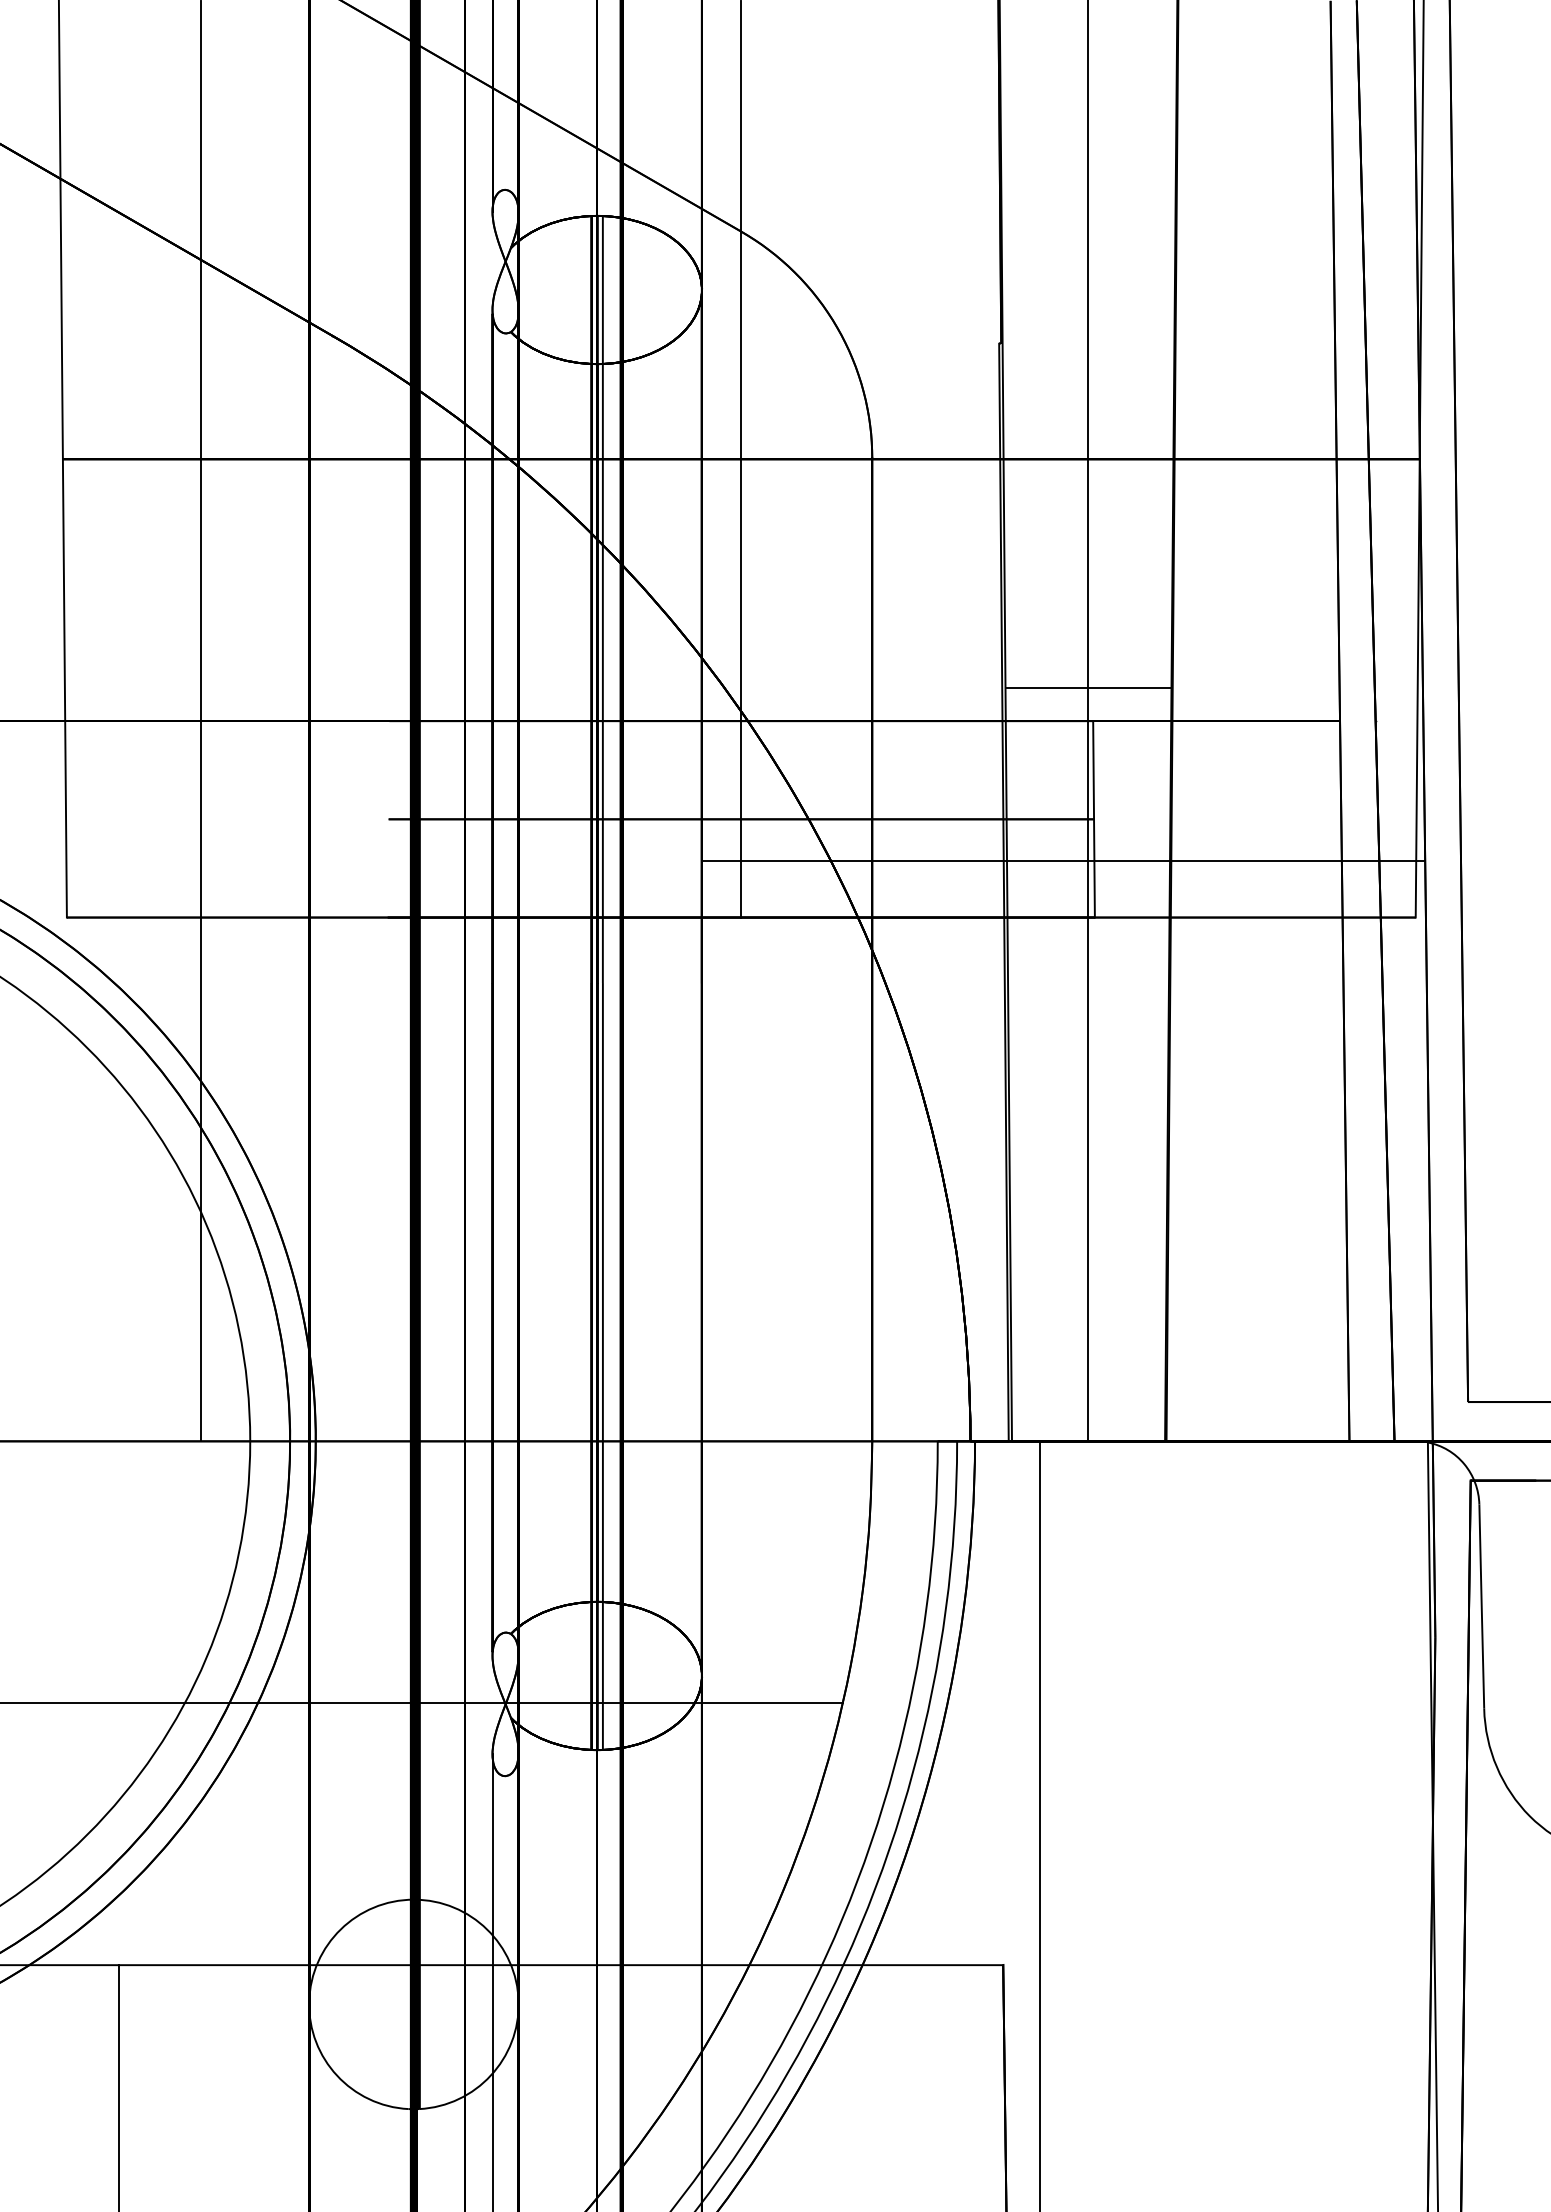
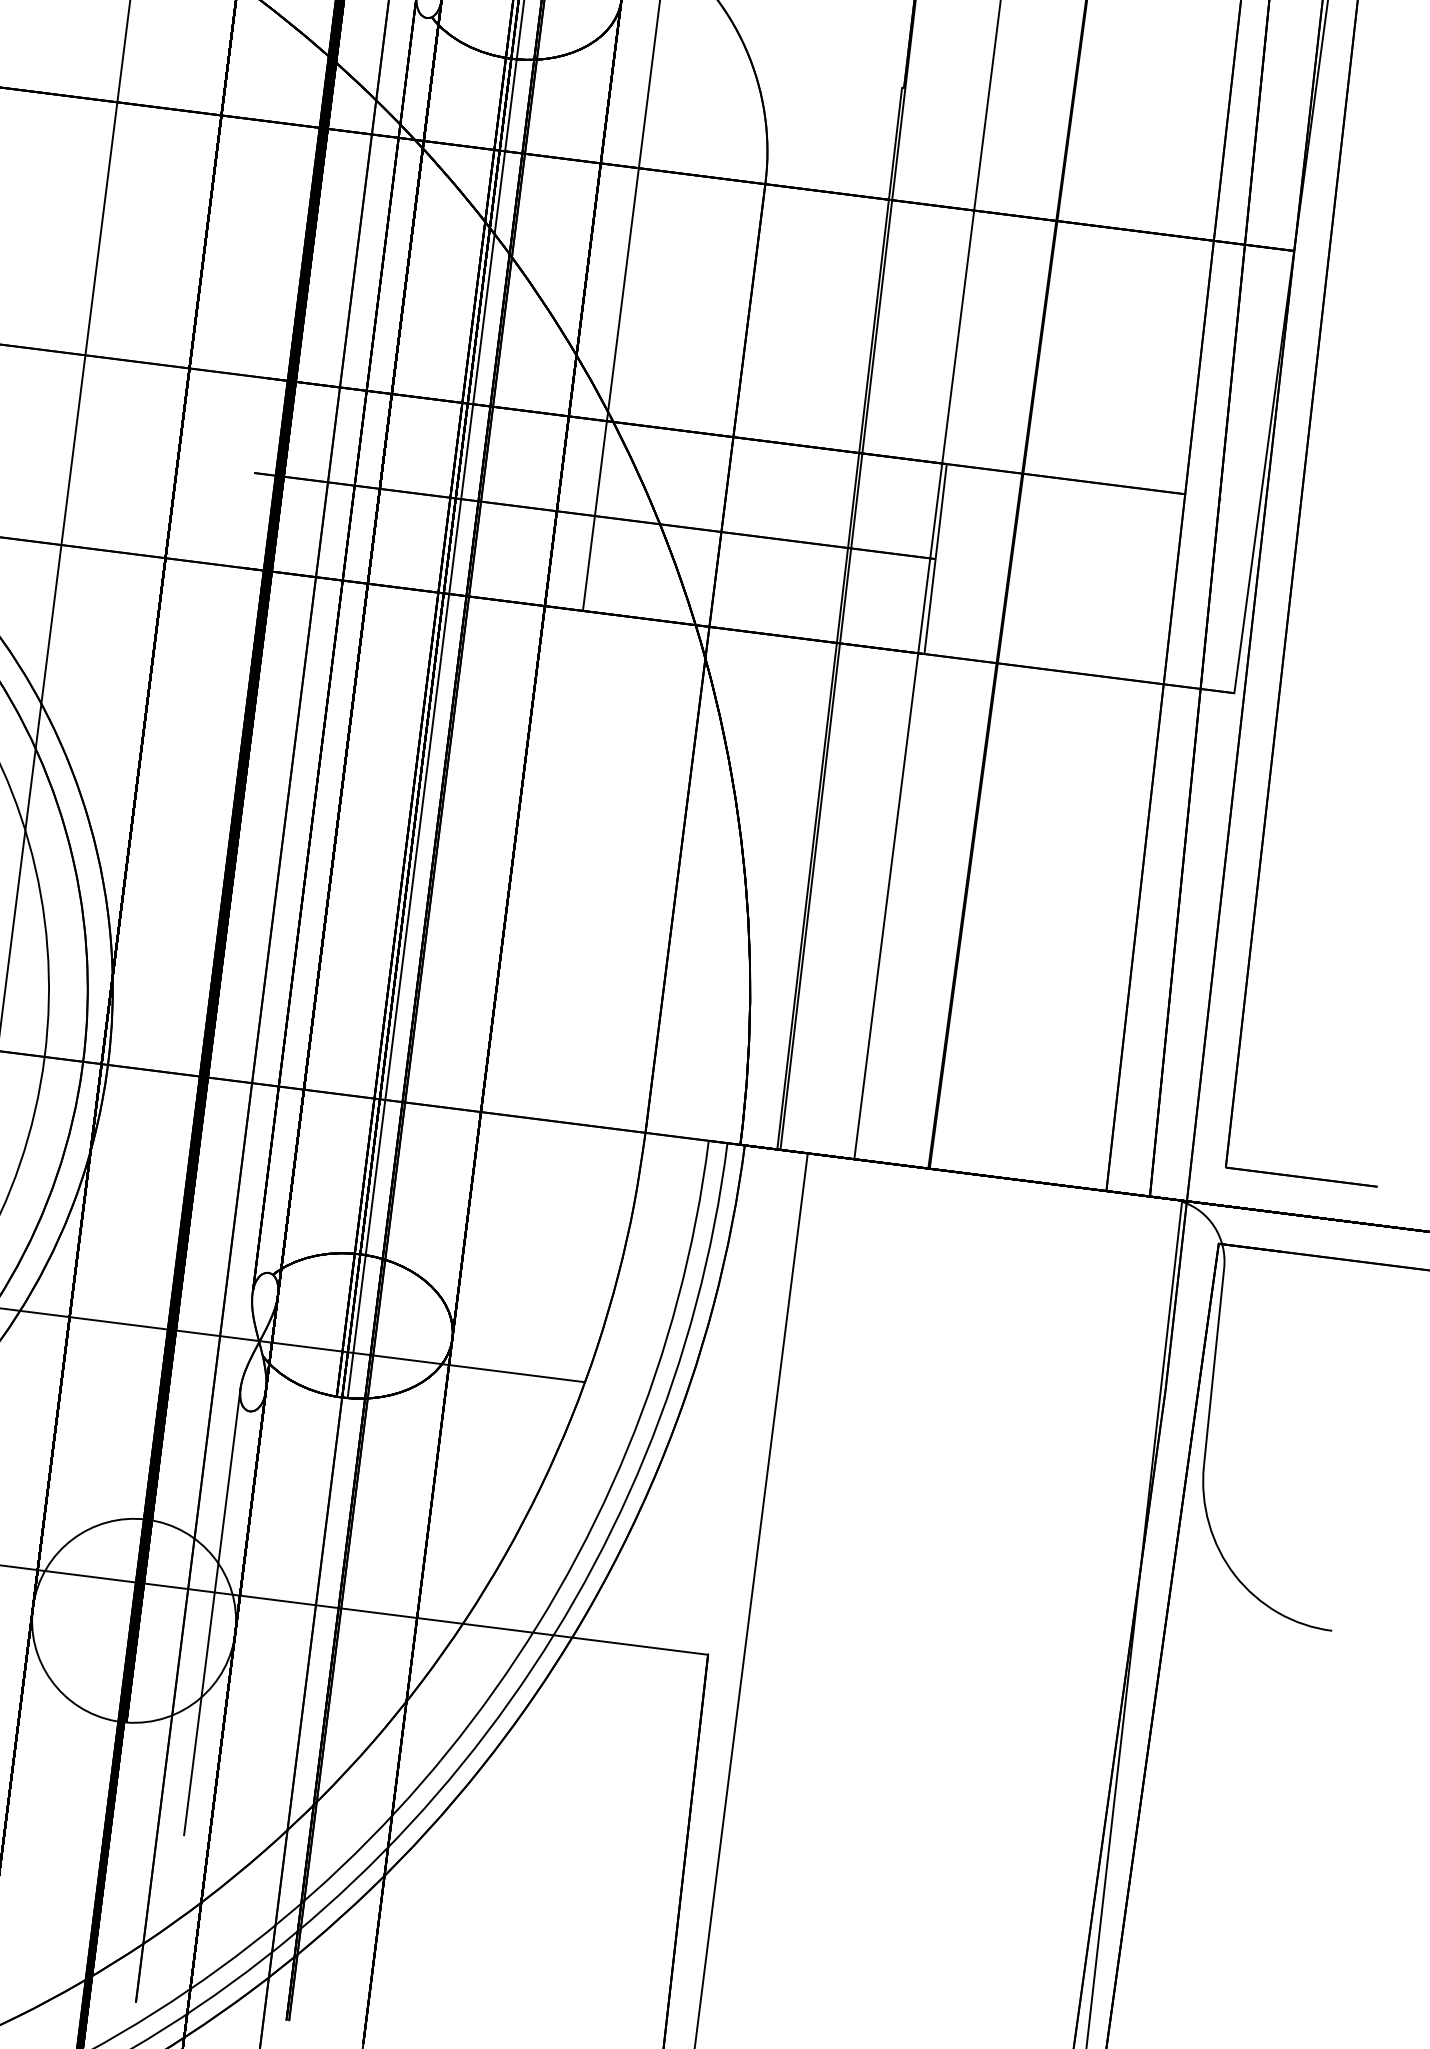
line: (1088, 688) -> (946, 432), removed
line: (1063, 860) -> (901, 595), removed

